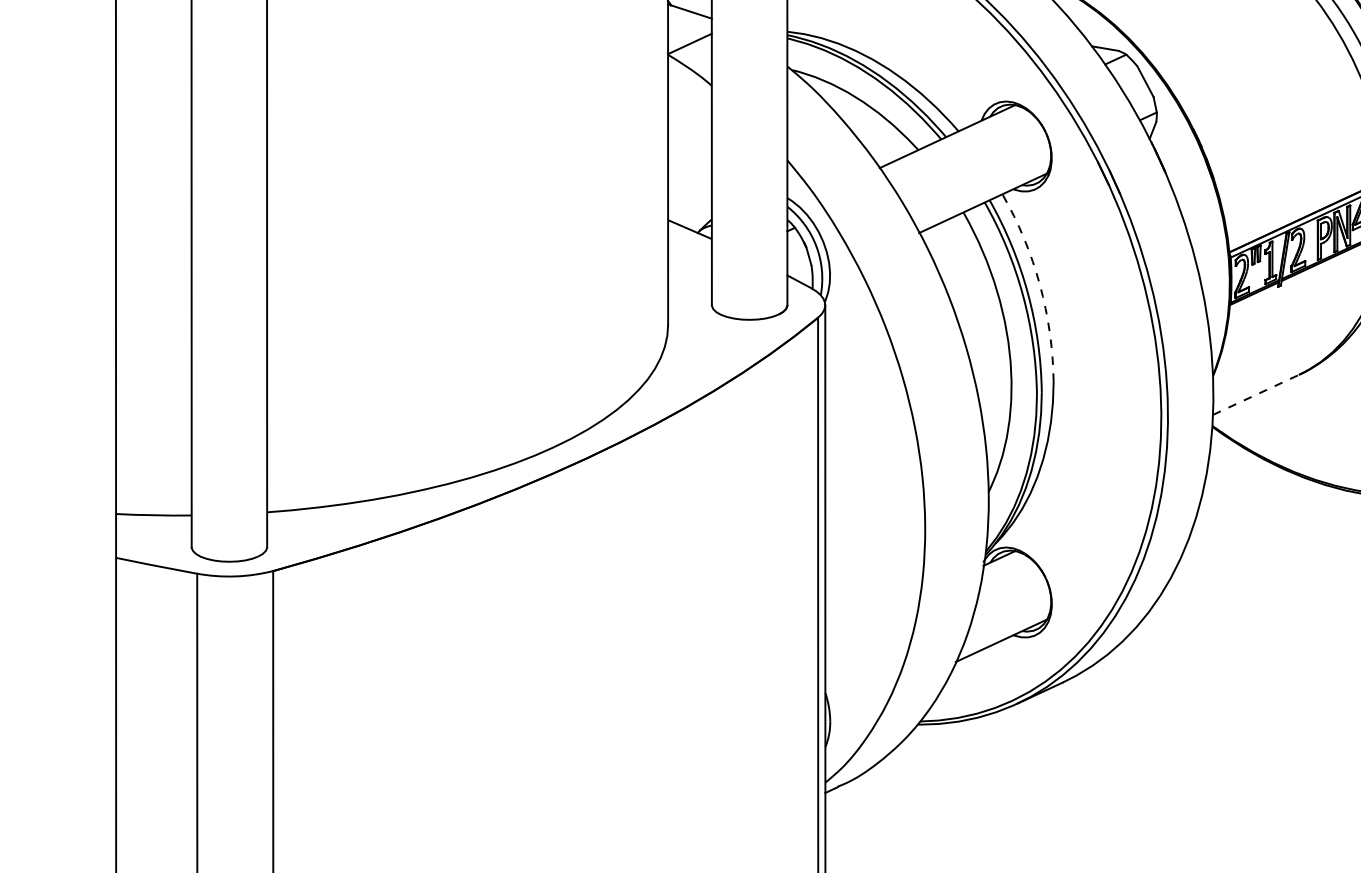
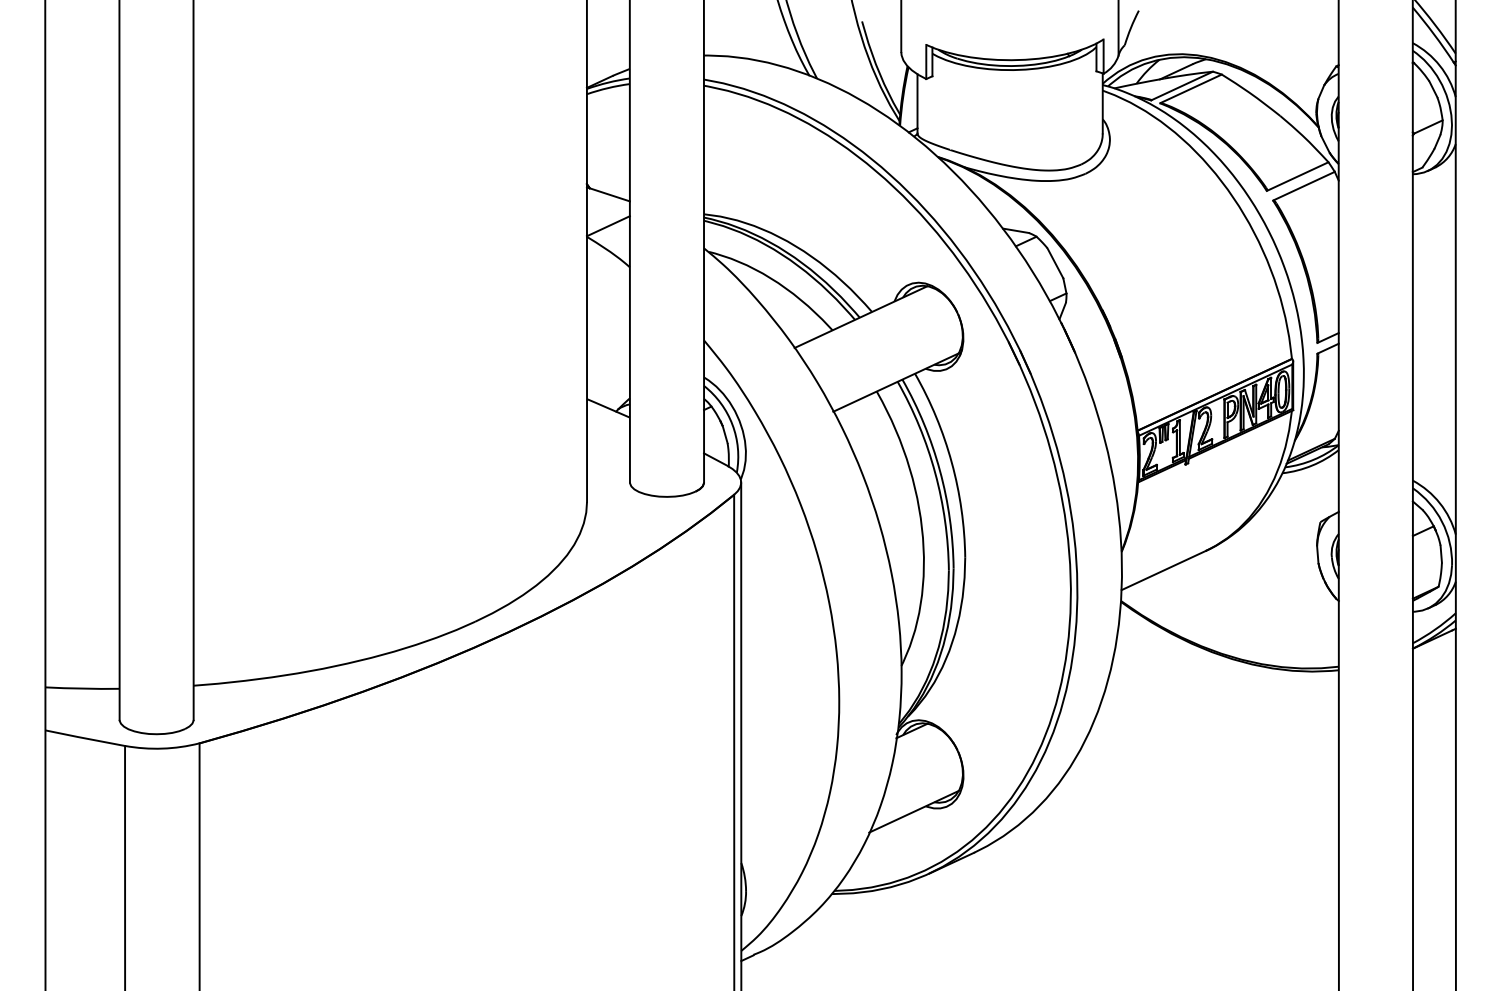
arc: (1039, 284) -> (951, 462), dashed -> solid
line: (1256, 394) -> (1164, 570), dashed -> solid

